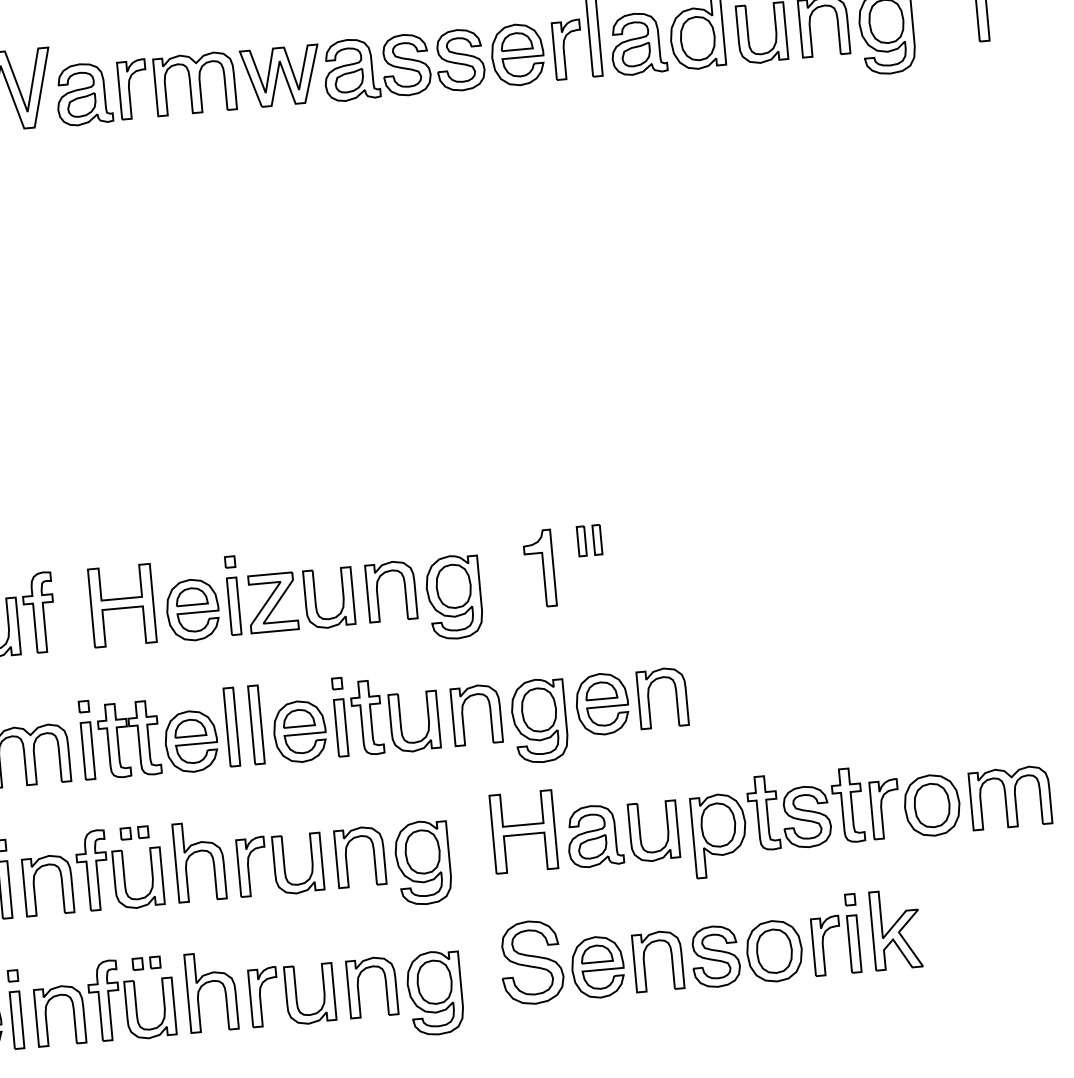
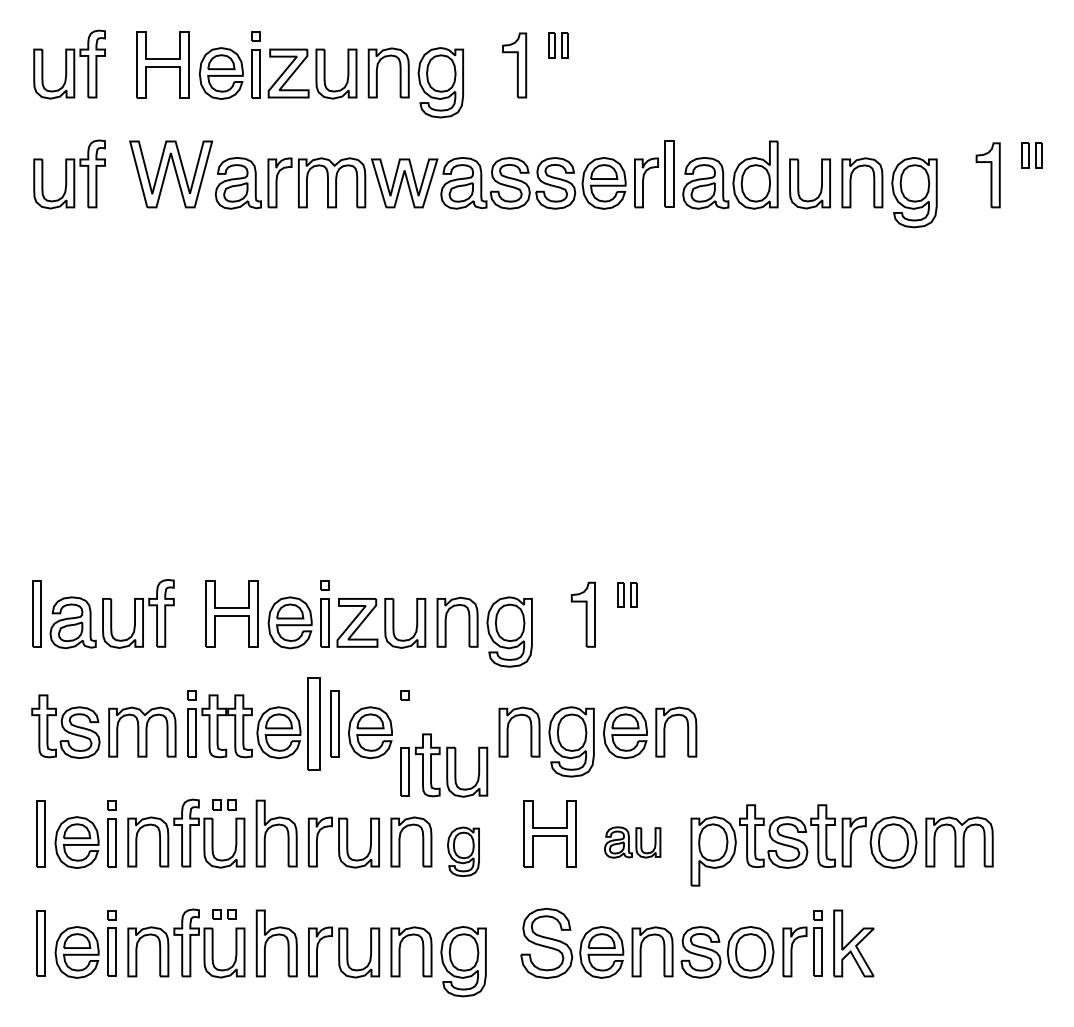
part: (387, 716) -> (444, 765), moved
part: (231, 726) -> (313, 723), size x1.4
part: (622, 833) -> (632, 842), size x0.6
part: (423, 862) -> (463, 851), size x0.7

